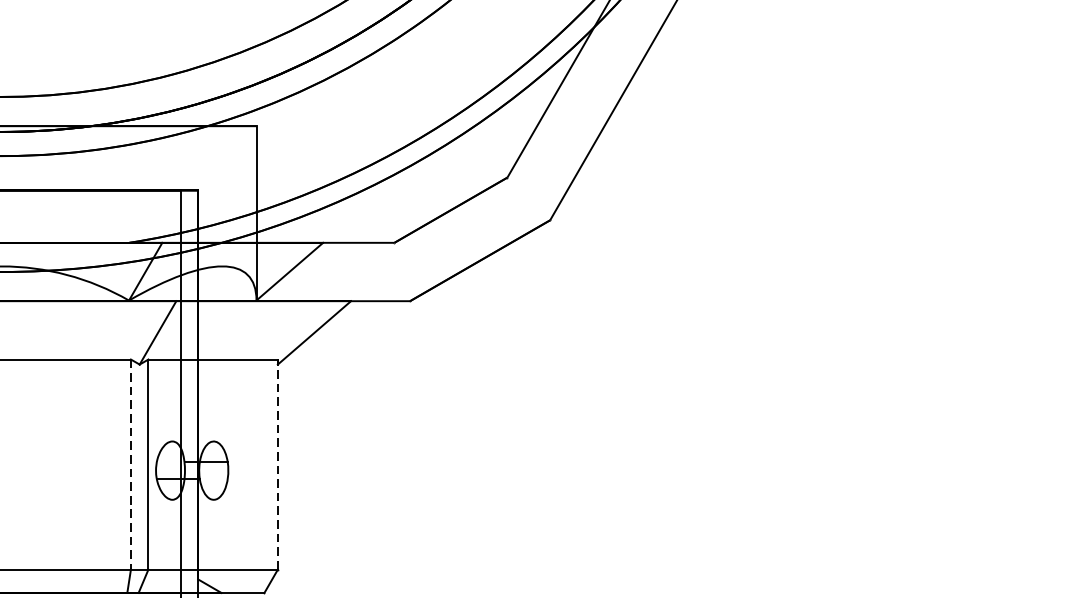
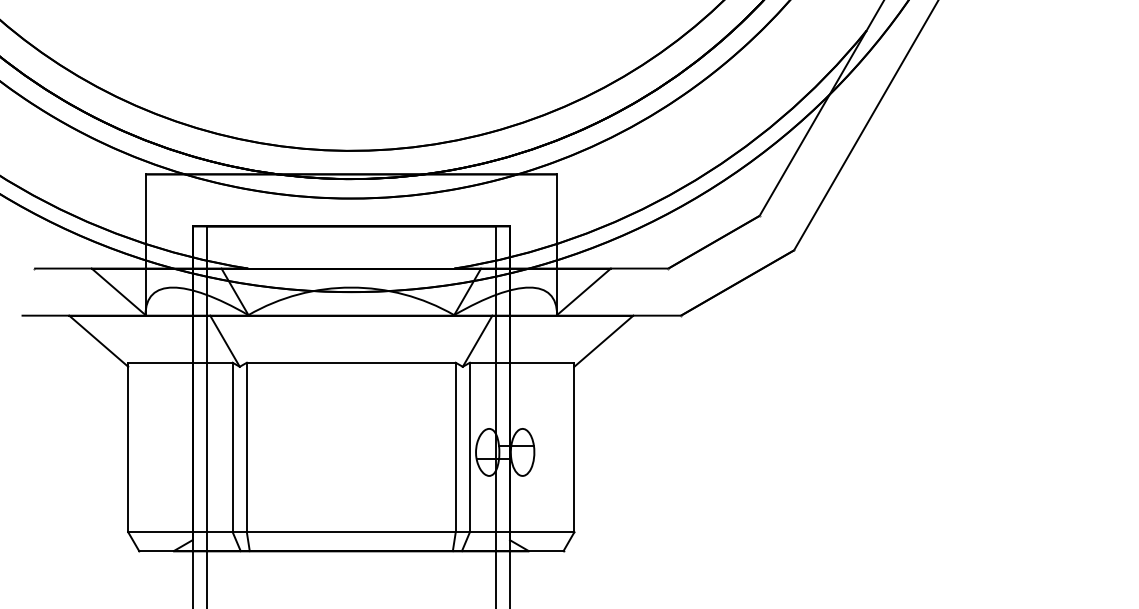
line: (130, 464) -> (455, 447), dashed -> solid
line: (278, 464) -> (574, 447), dashed -> solid

